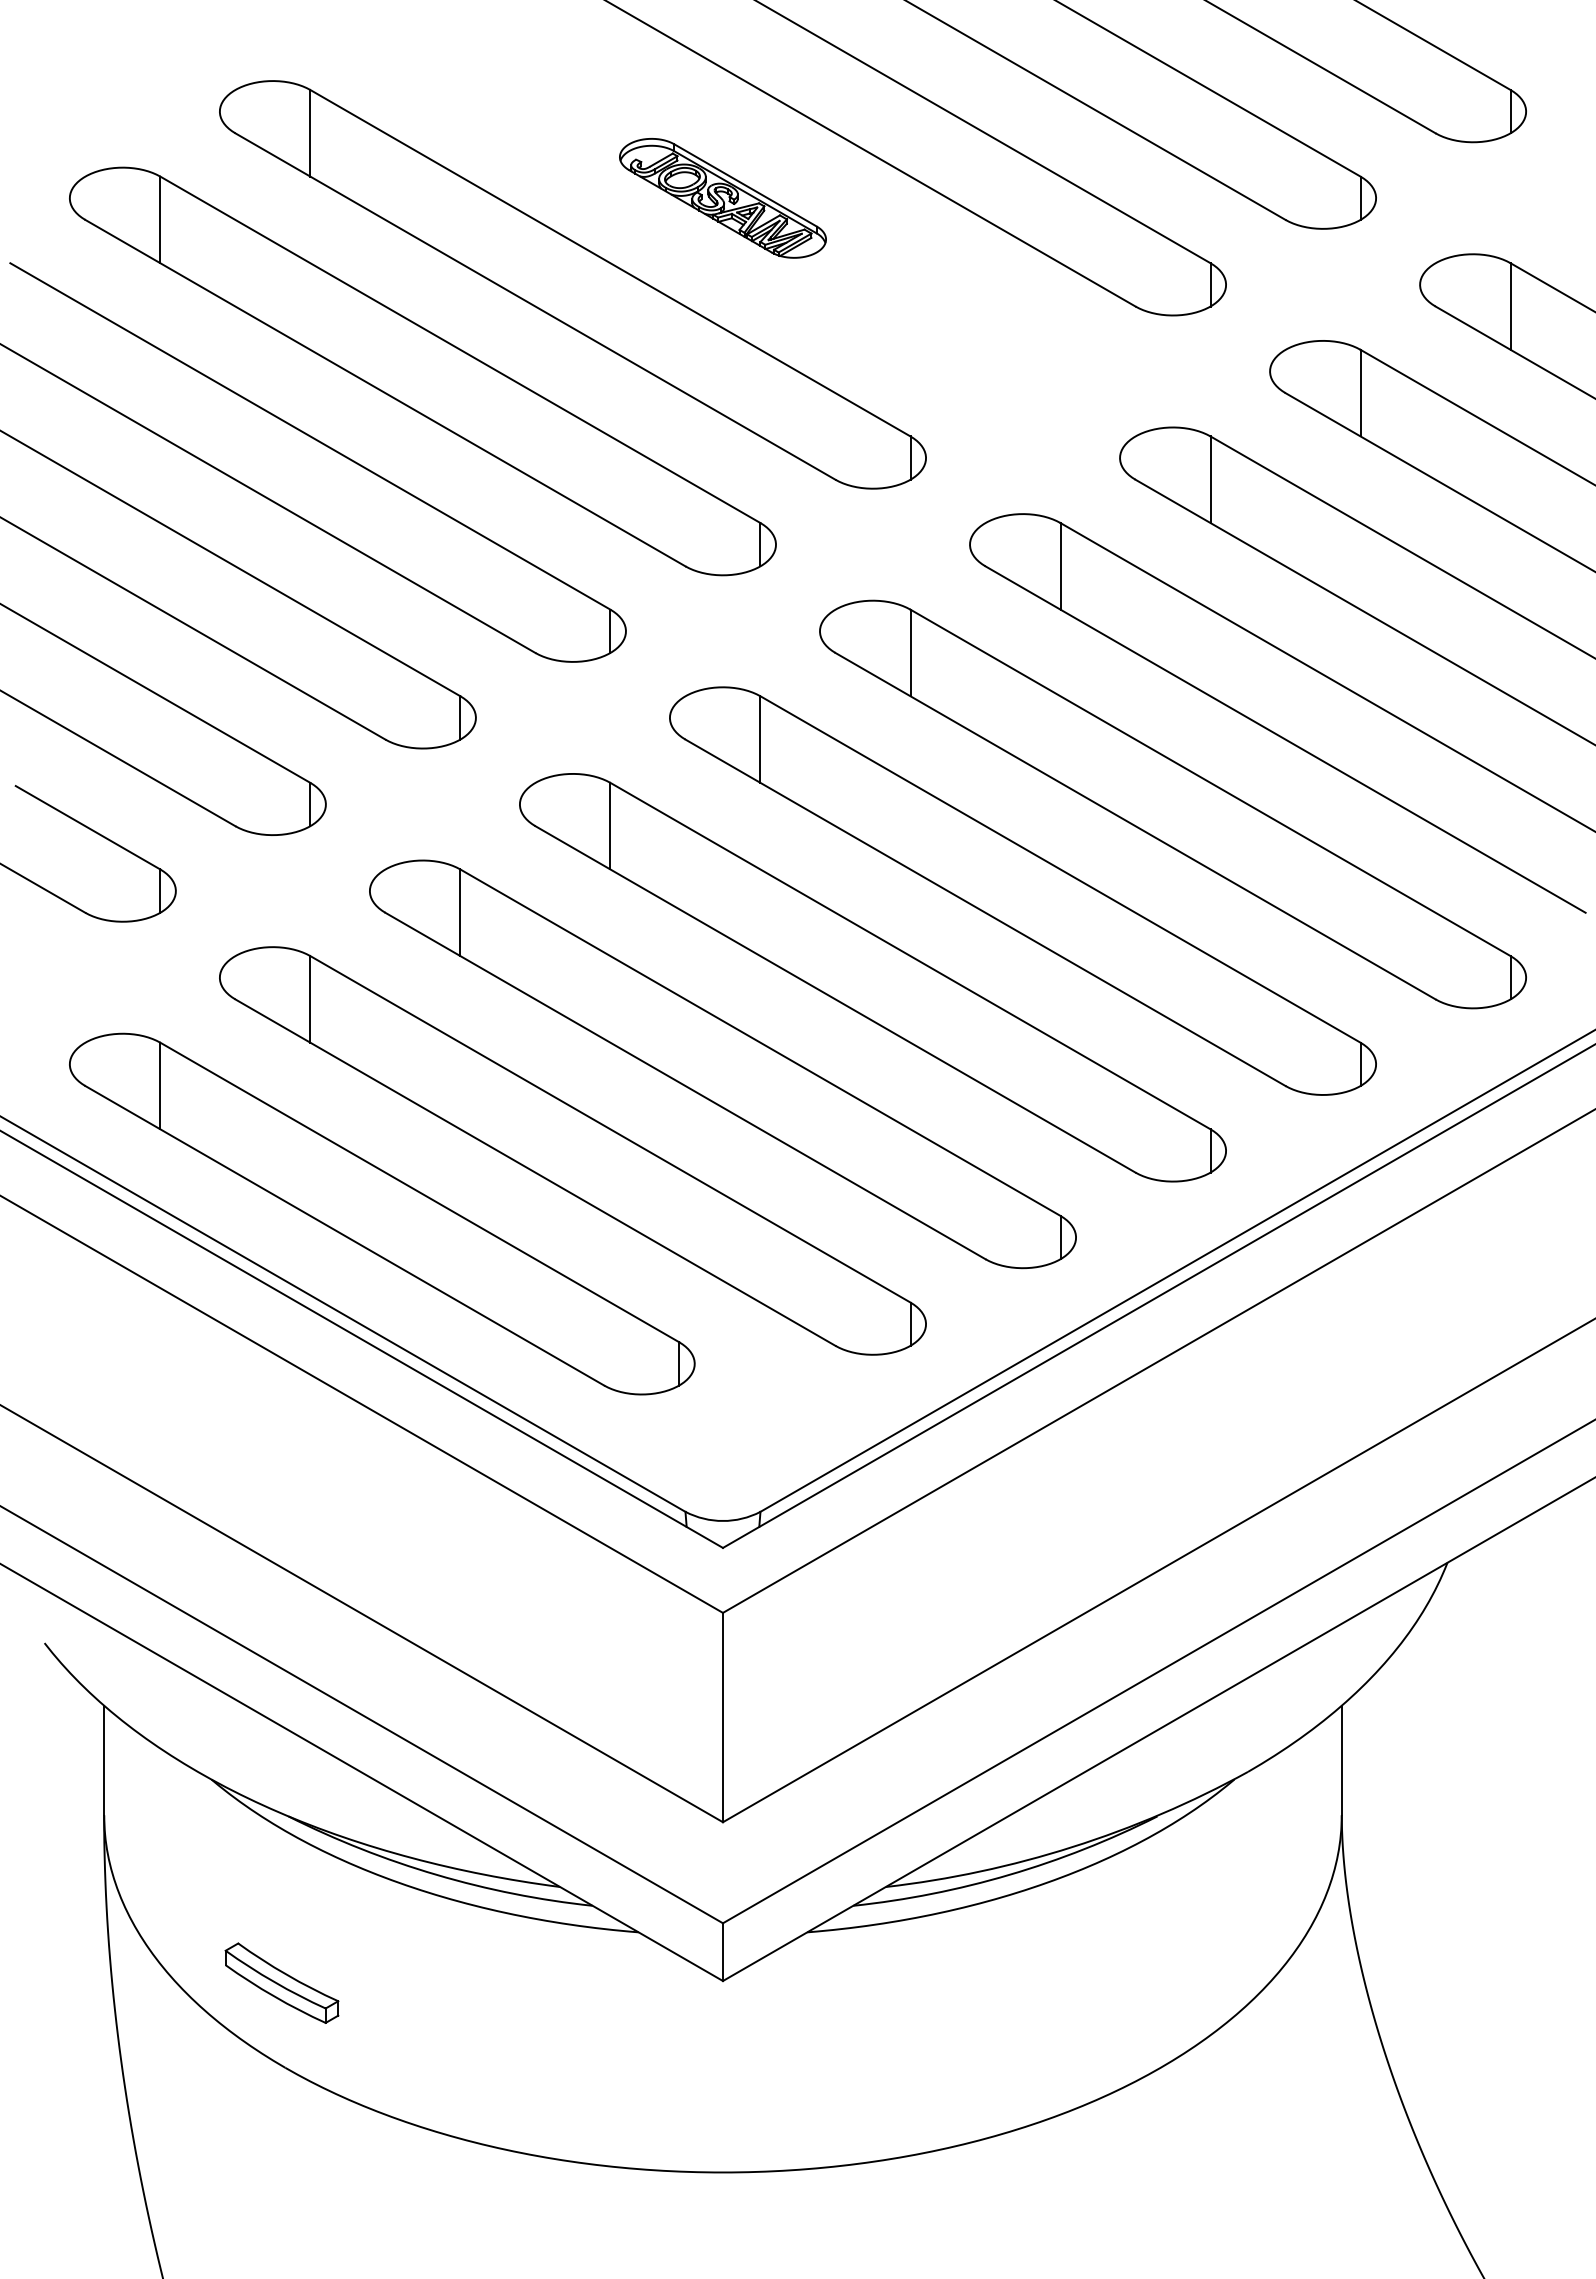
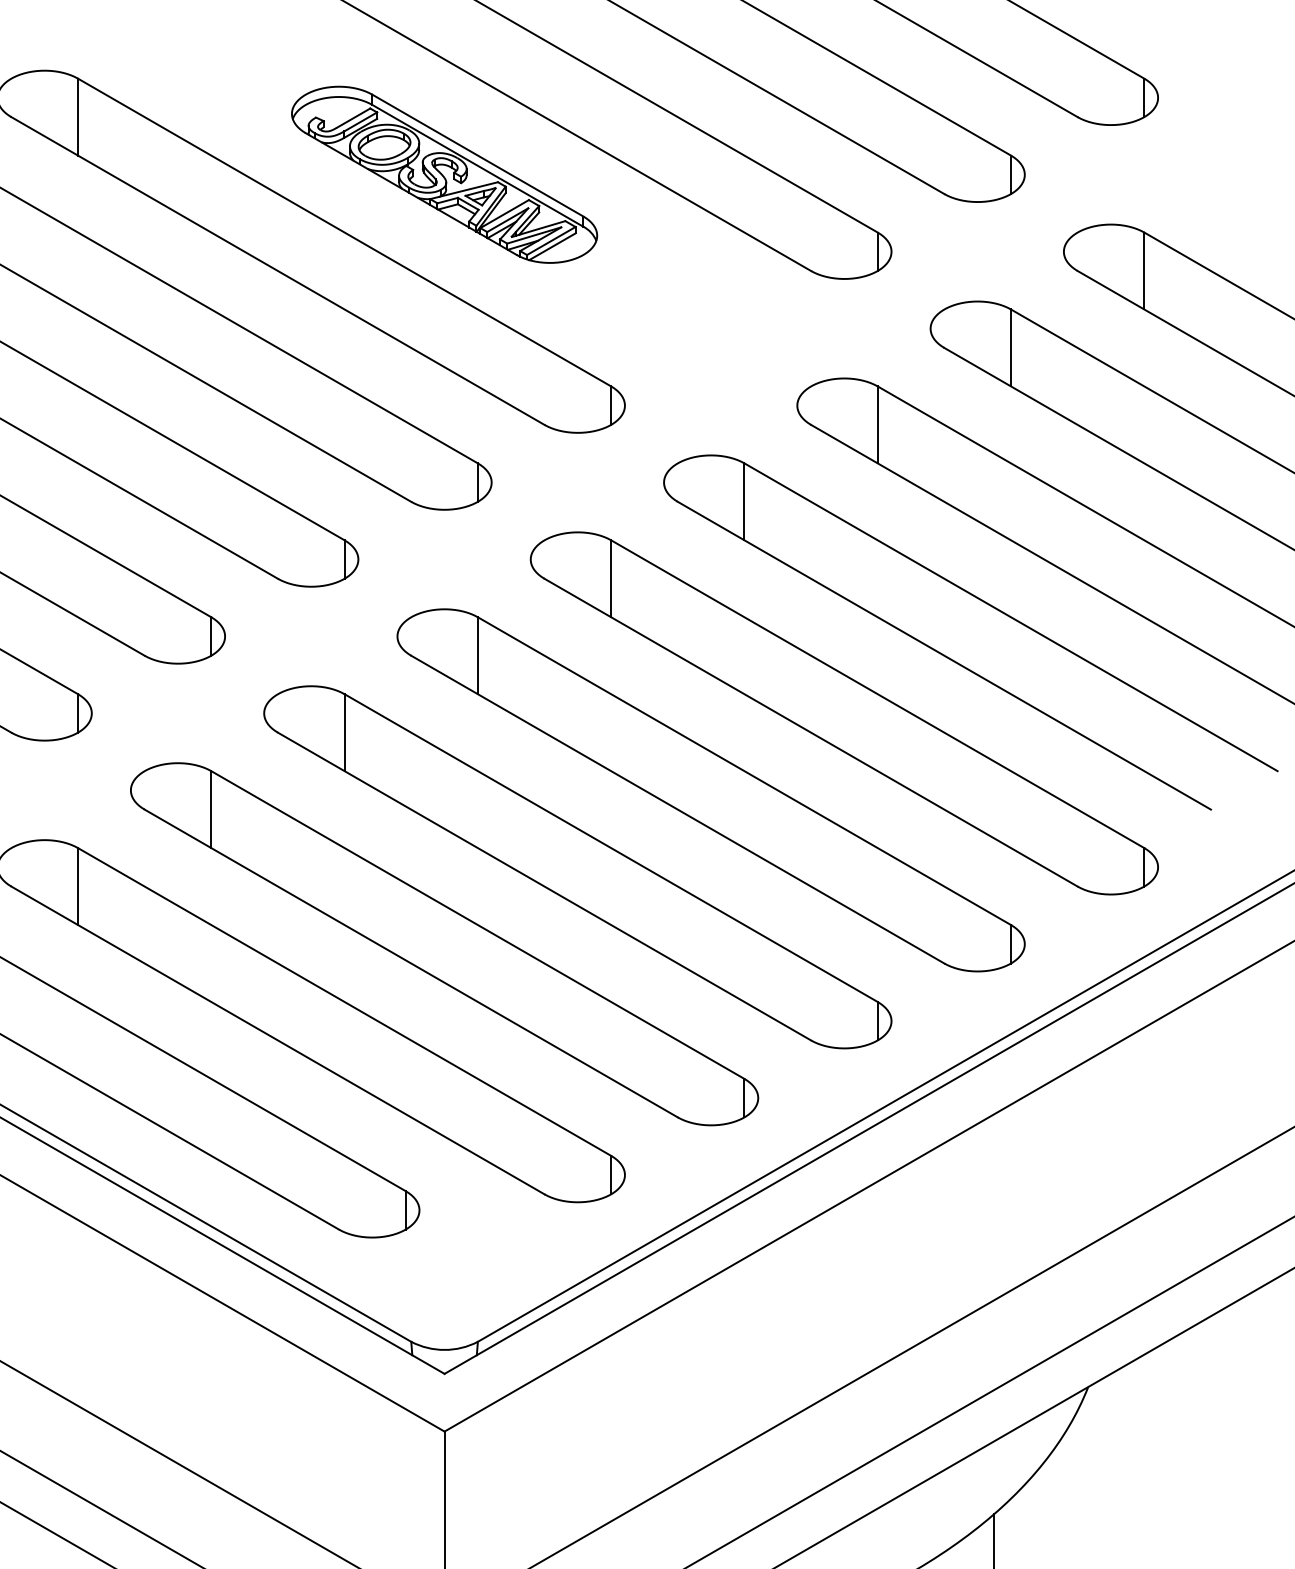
part: (722, 198) -> (444, 175), size x1.67

